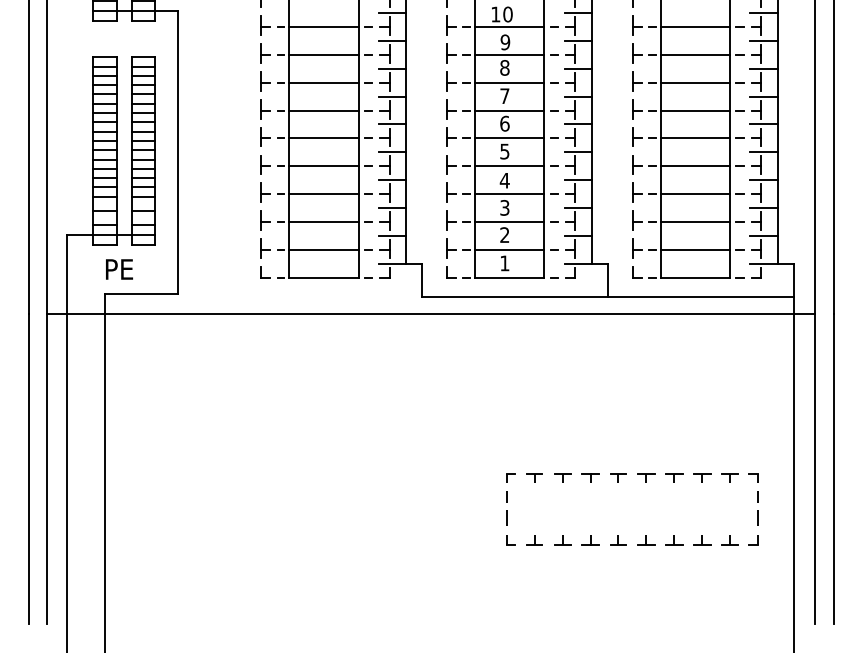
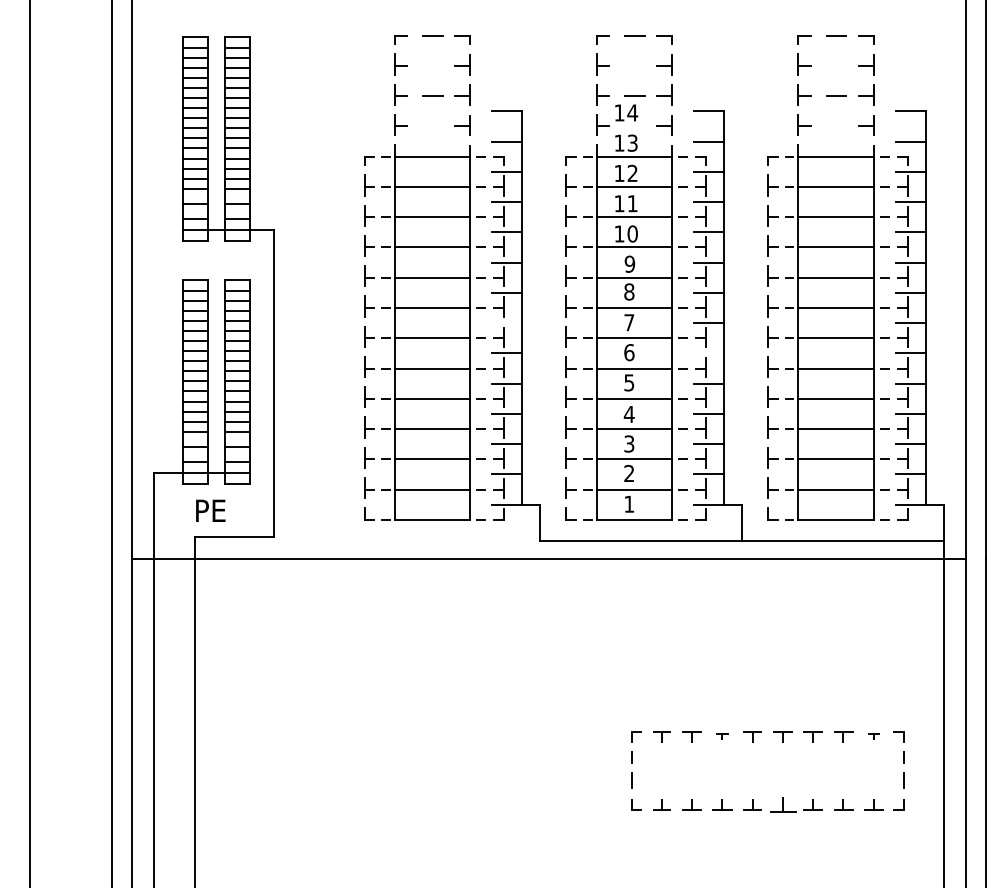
line: (392, 96) -> (507, 323), removed
line: (578, 124) -> (709, 353), removed
part: (590, 477) -> (722, 736), size x0.6
part: (729, 477) -> (873, 736), size x0.6
part: (645, 539) -> (782, 804), size x1.4

